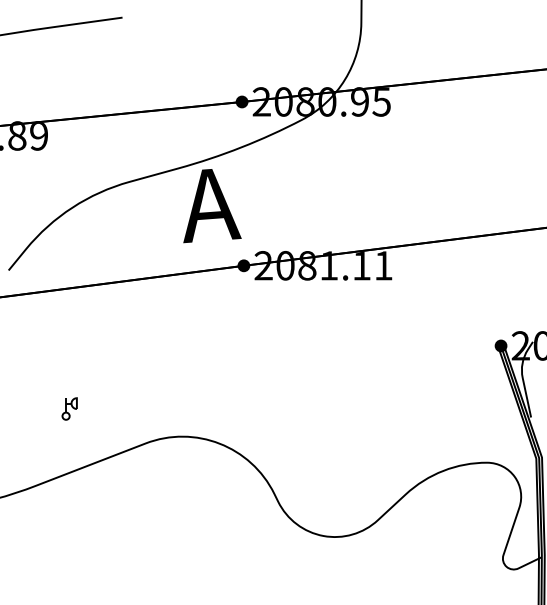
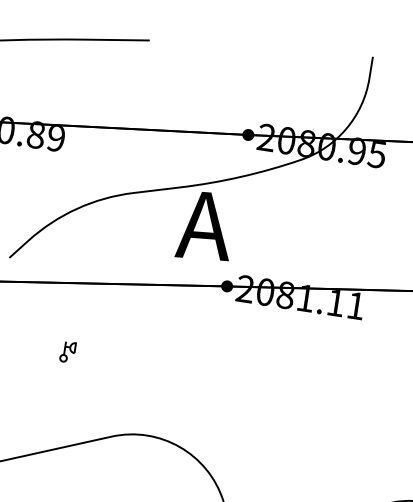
part: (69, 408) -> (67, 351), moved

